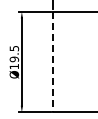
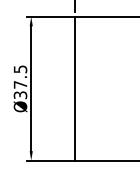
text: (14, 62) -> (20, 89), Ø19.5 -> Ø37.5
line: (52, 62) -> (75, 89), dashed -> solid

